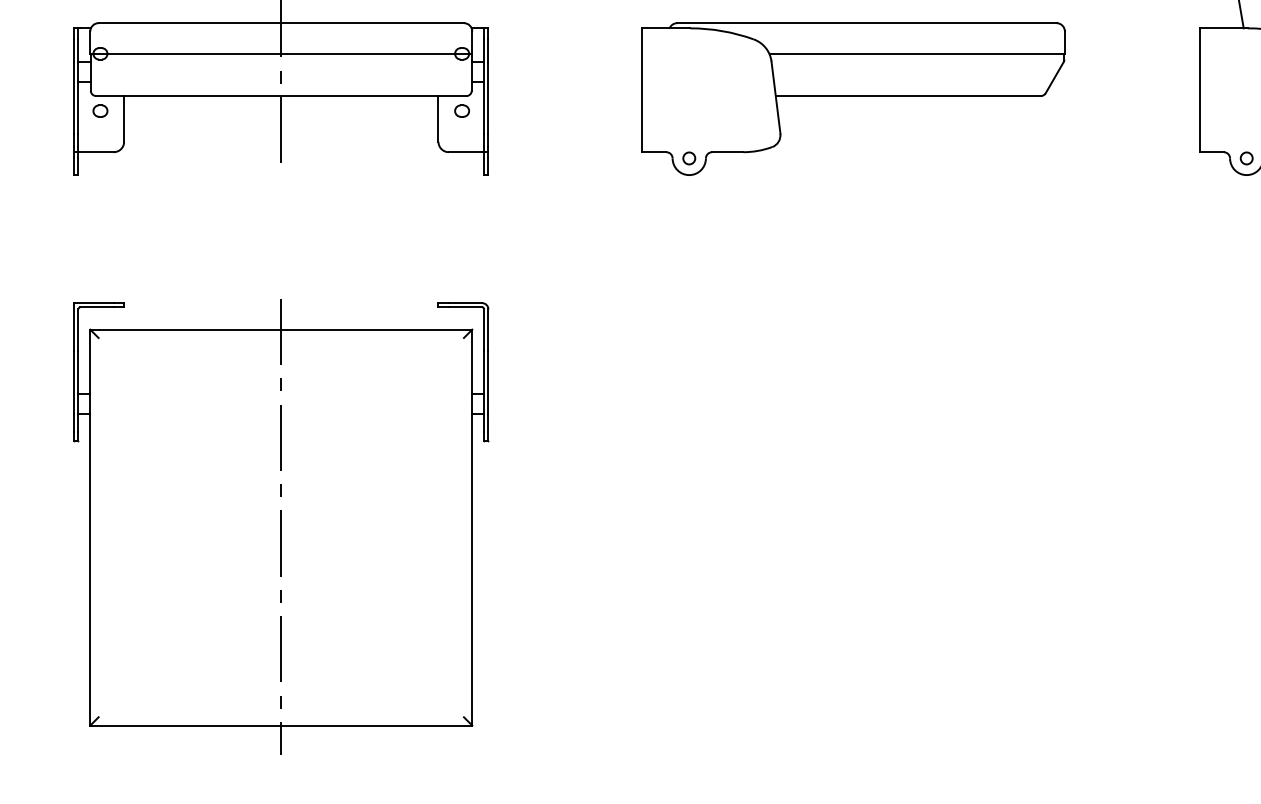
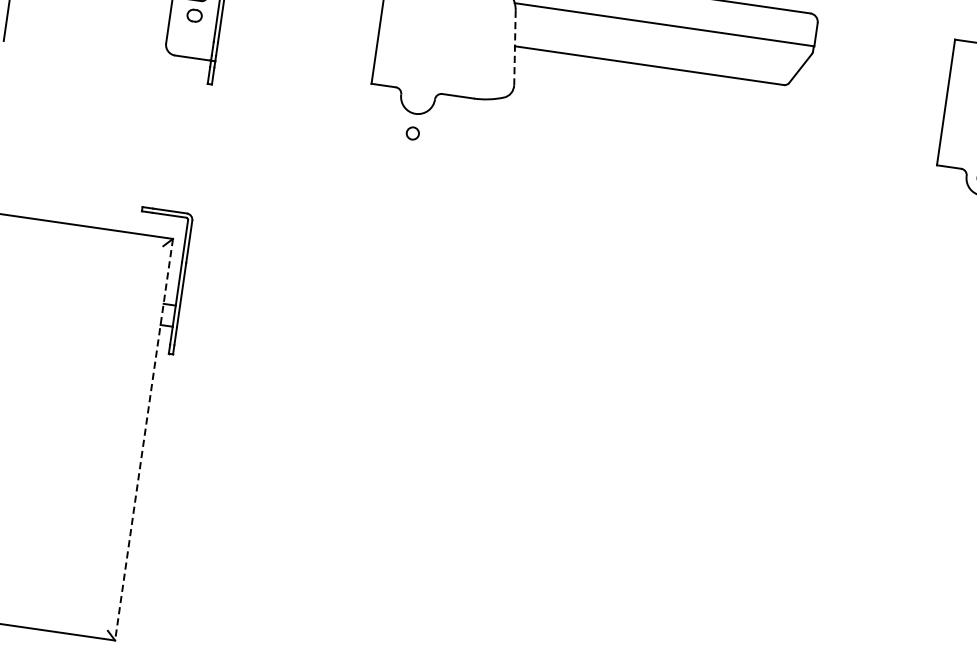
line: (776, 98) -> (515, 48), solid -> dashed
circle: (689, 158) -> (413, 133), moved
line: (472, 527) -> (144, 439), solid -> dashed

